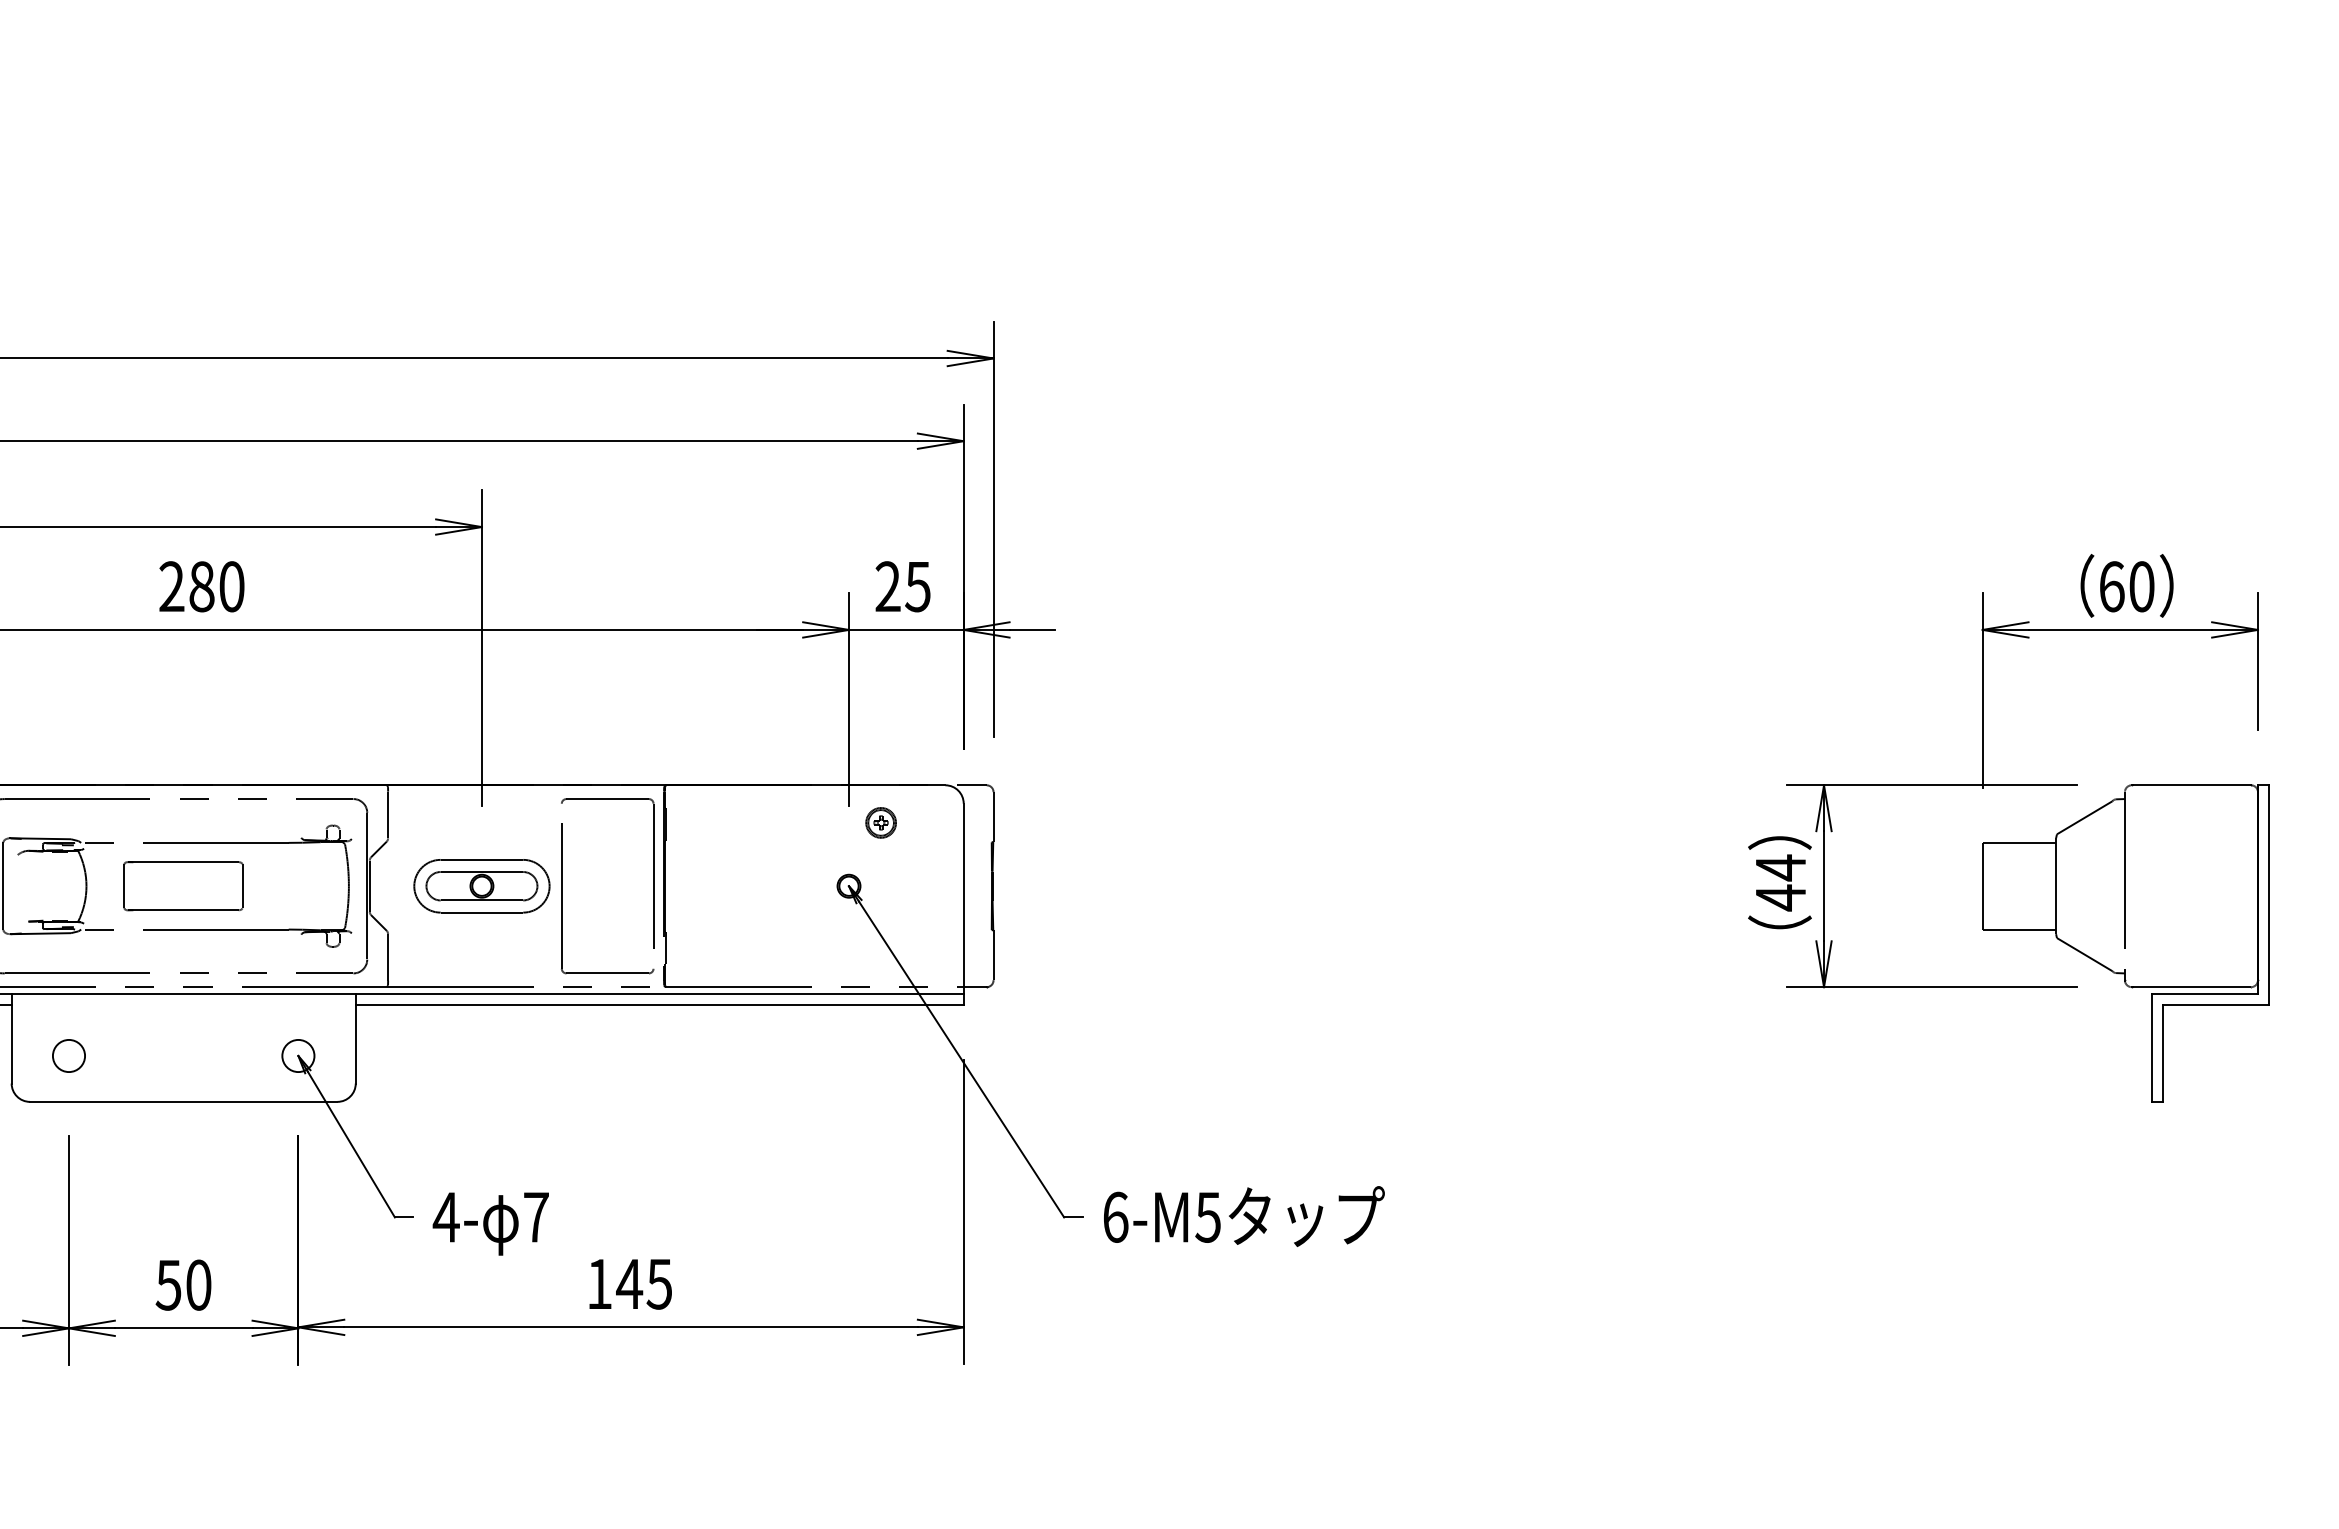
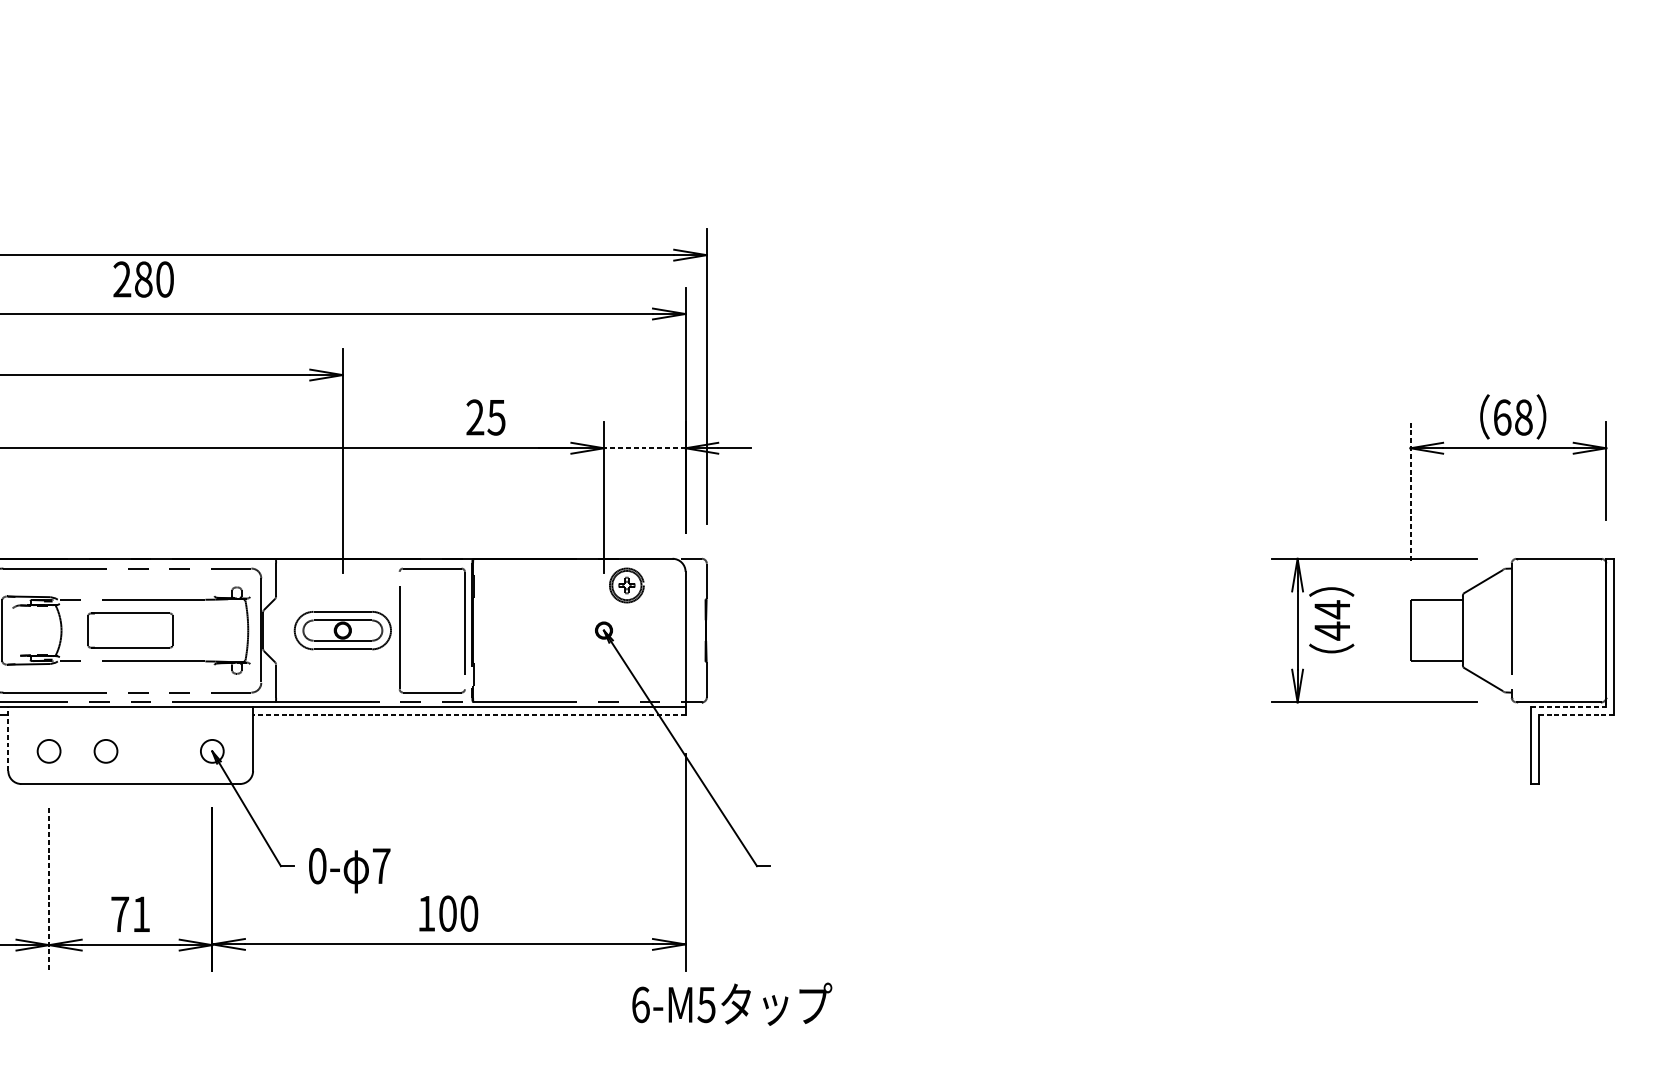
text: (201, 586) -> (143, 279), moved
text: (902, 586) -> (485, 417), moved
text: (2141, 586) -> (1523, 417), 60 -> 68
line: (905, 629) -> (644, 447), solid -> dashed
line: (1982, 690) -> (1410, 491), solid -> dashed
part: (880, 822) -> (626, 585), size x1.6
text: (1779, 882) -> (1331, 620), moved
line: (2205, 994) -> (1569, 707), solid -> dashed
line: (659, 1004) -> (469, 714), solid -> dashed
line: (2215, 1004) -> (1576, 714), solid -> dashed
line: (11, 1038) -> (8, 738), solid -> dashed
circle: (148, 1055) -> (105, 751), added
text: (445, 1216) -> (316, 865), 4- -> 0-
text: (1244, 1216) -> (732, 1004), moved
line: (69, 1251) -> (49, 890), solid -> dashed
text: (644, 1283) -> (458, 913), 145 -> 100
text: (183, 1284) -> (130, 913), 50 -> 71

